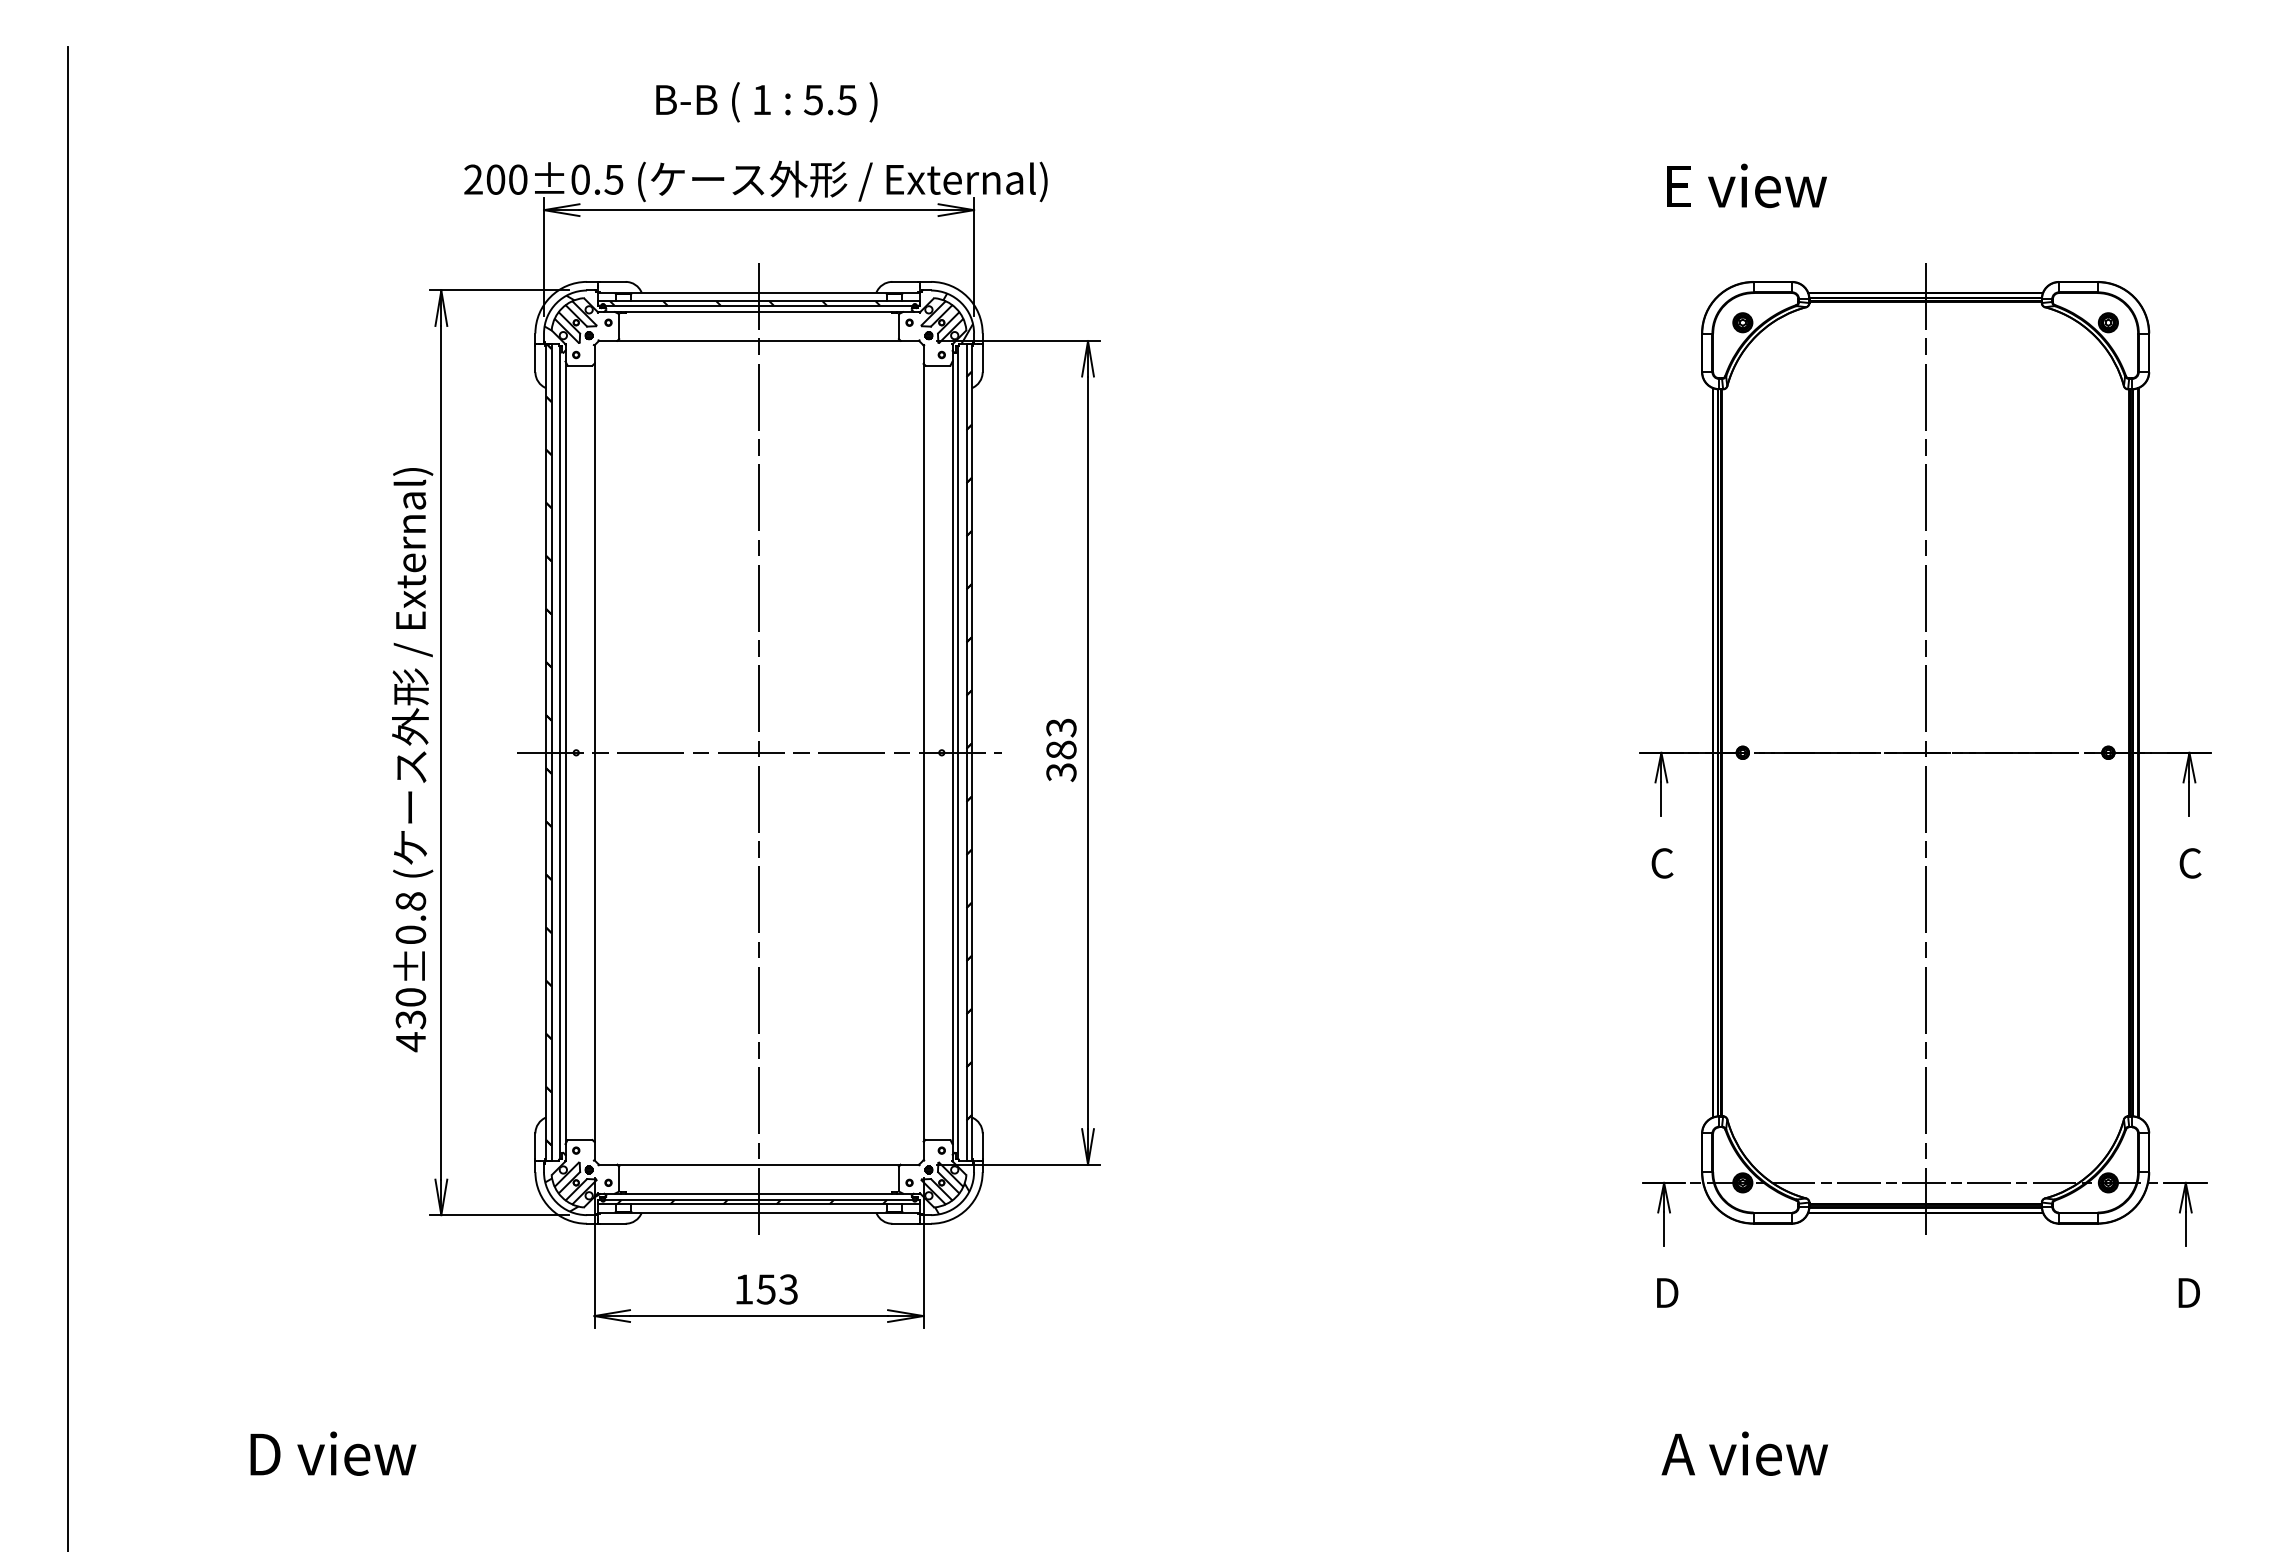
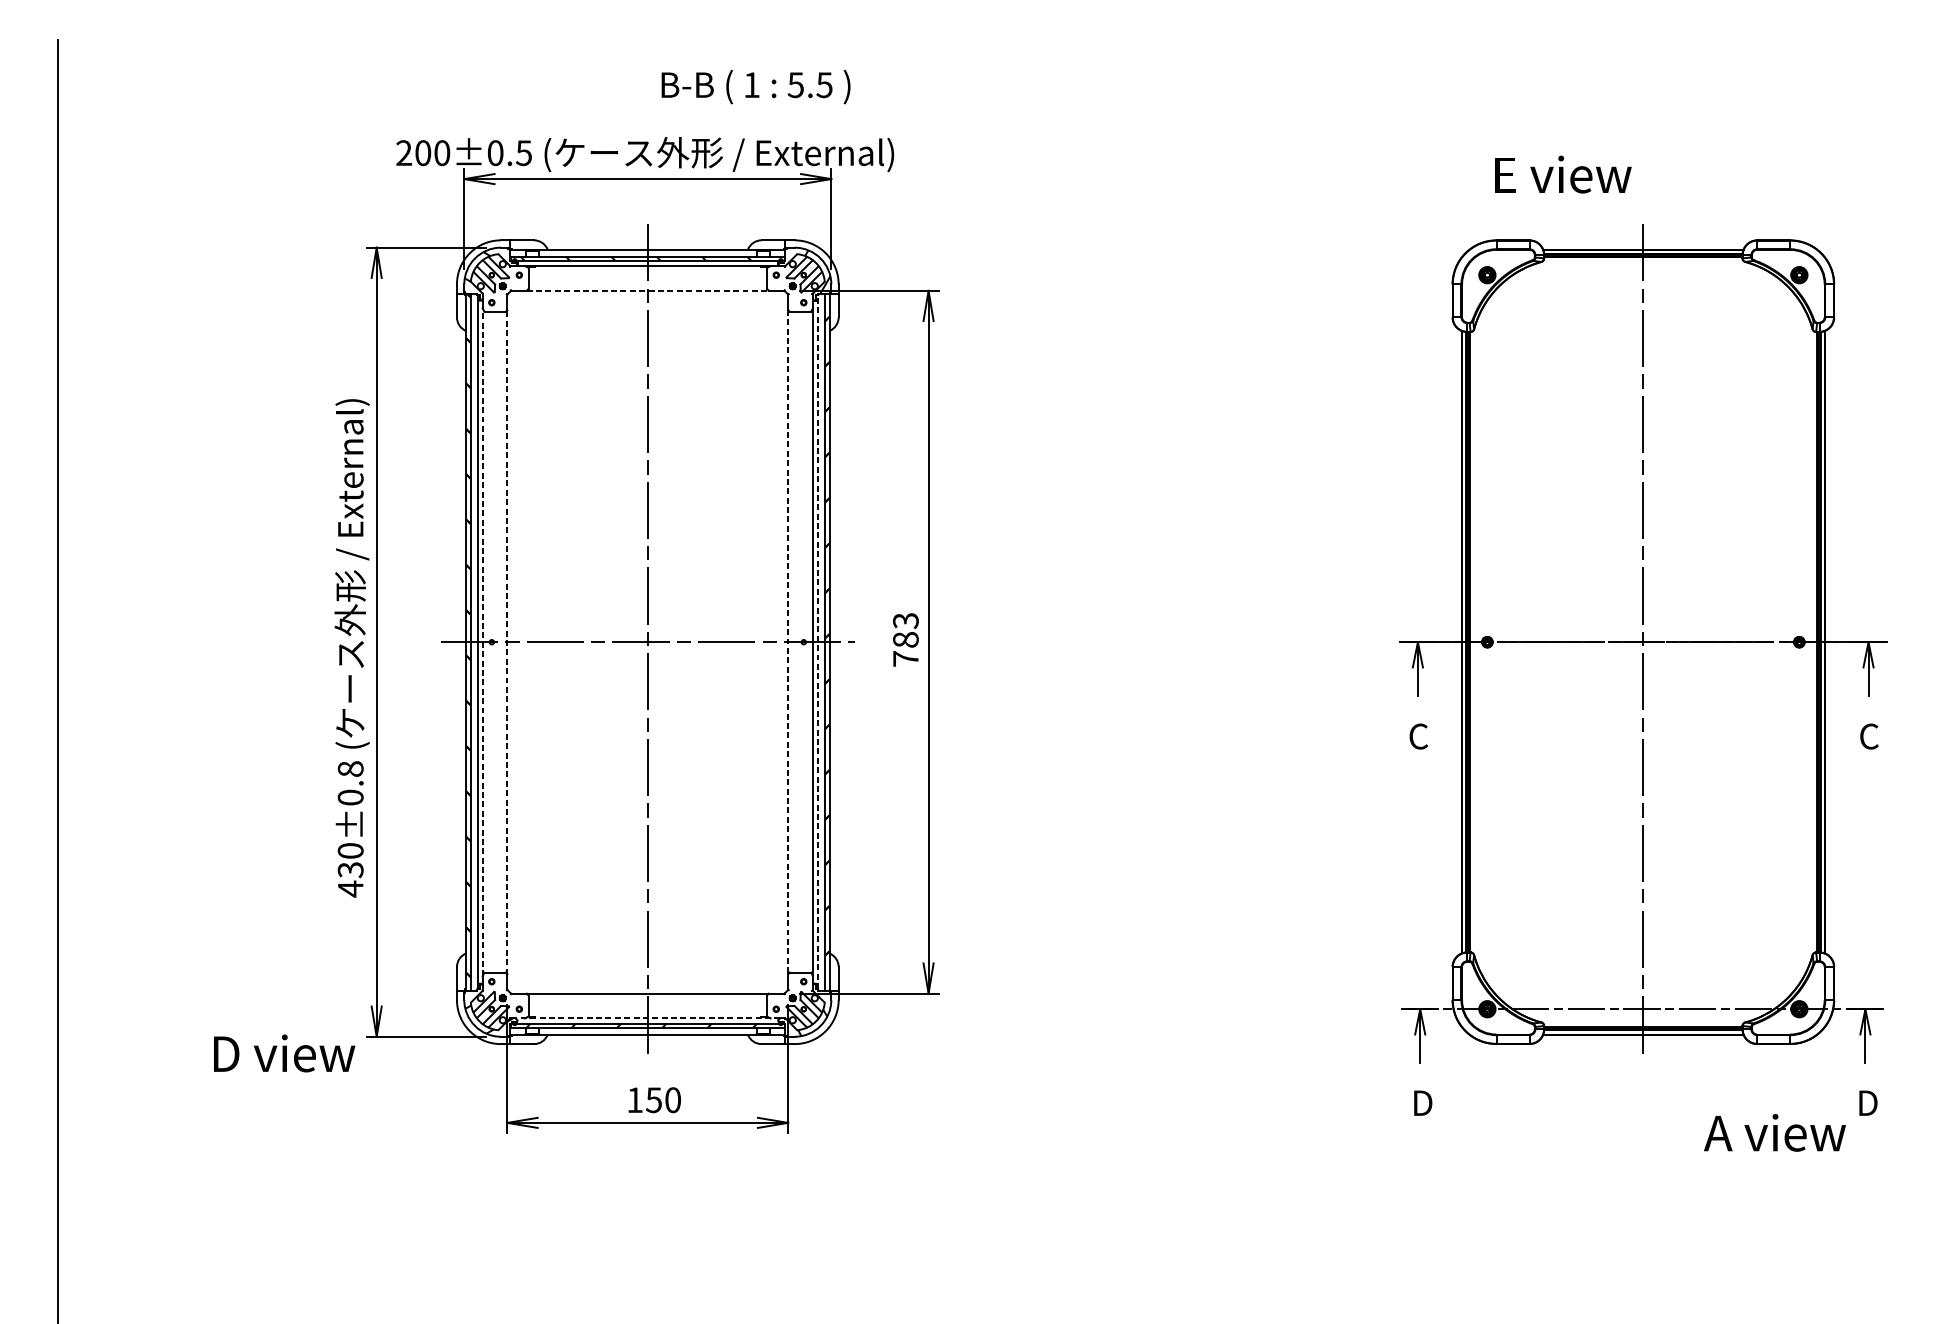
text: (766, 102) -> (755, 87), moved
text: (1746, 185) -> (1563, 174), moved
line: (759, 341) -> (648, 291), solid -> dashed
line: (565, 752) -> (482, 641), solid -> dashed
line: (594, 752) -> (507, 641), solid -> dashed
line: (957, 752) -> (817, 641), solid -> dashed
line: (923, 753) -> (788, 642), solid -> dashed
text: (1061, 772) -> (905, 659), 383 -> 783
line: (758, 1193) -> (647, 1018), solid -> dashed
text: (788, 1289) -> (672, 1100), 153 -> 150
text: (333, 1453) -> (284, 1053), moved
text: (1744, 1453) -> (1774, 1132), moved

